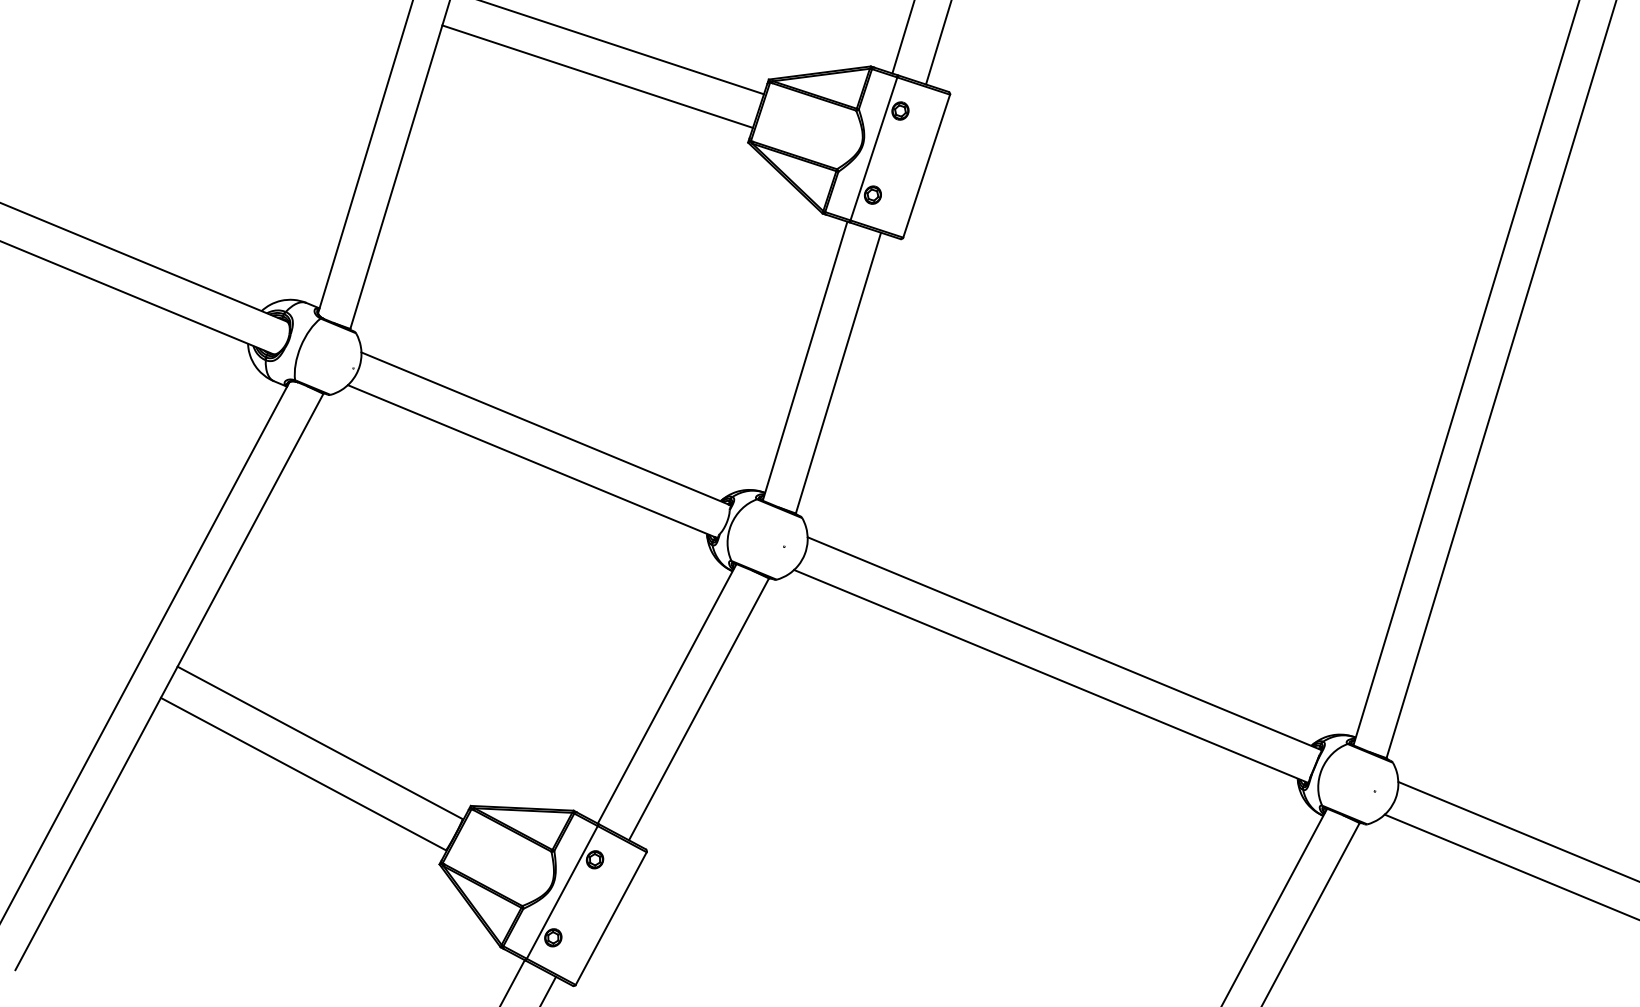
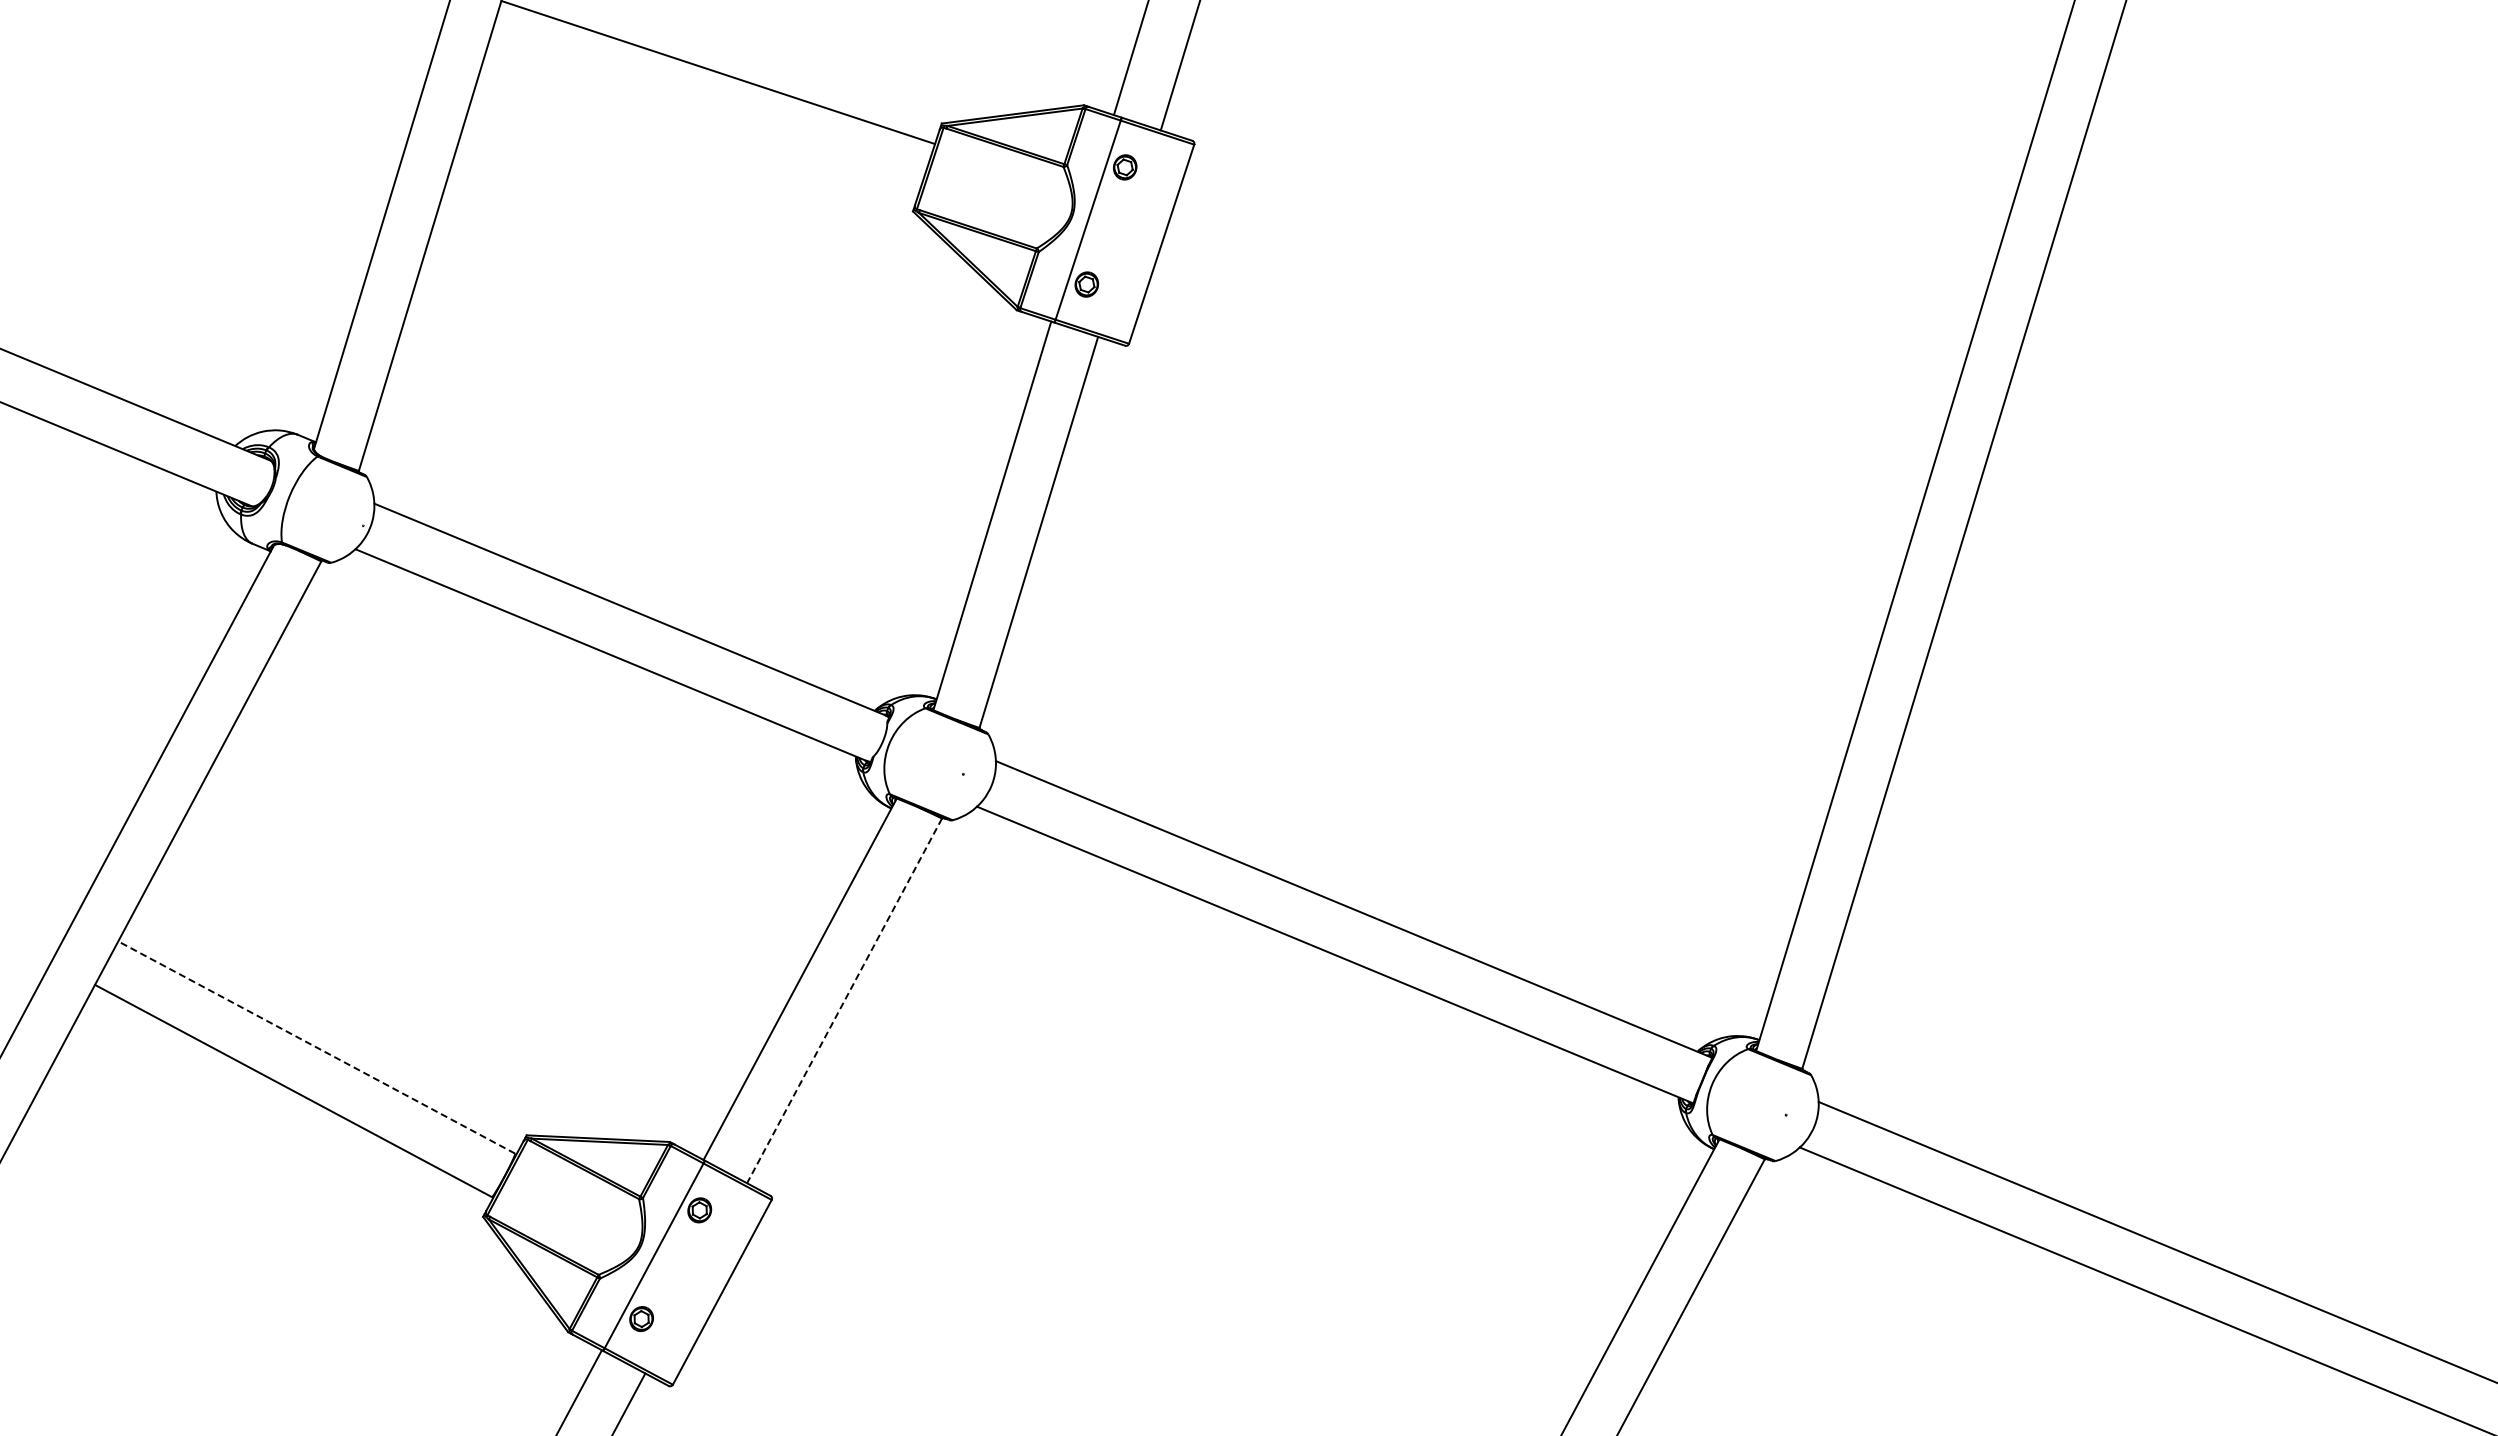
line: (597, 76) -> (703, 119), removed
line: (698, 709) -> (844, 1000), solid -> dashed
line: (319, 742) -> (316, 1047), solid -> dashed

